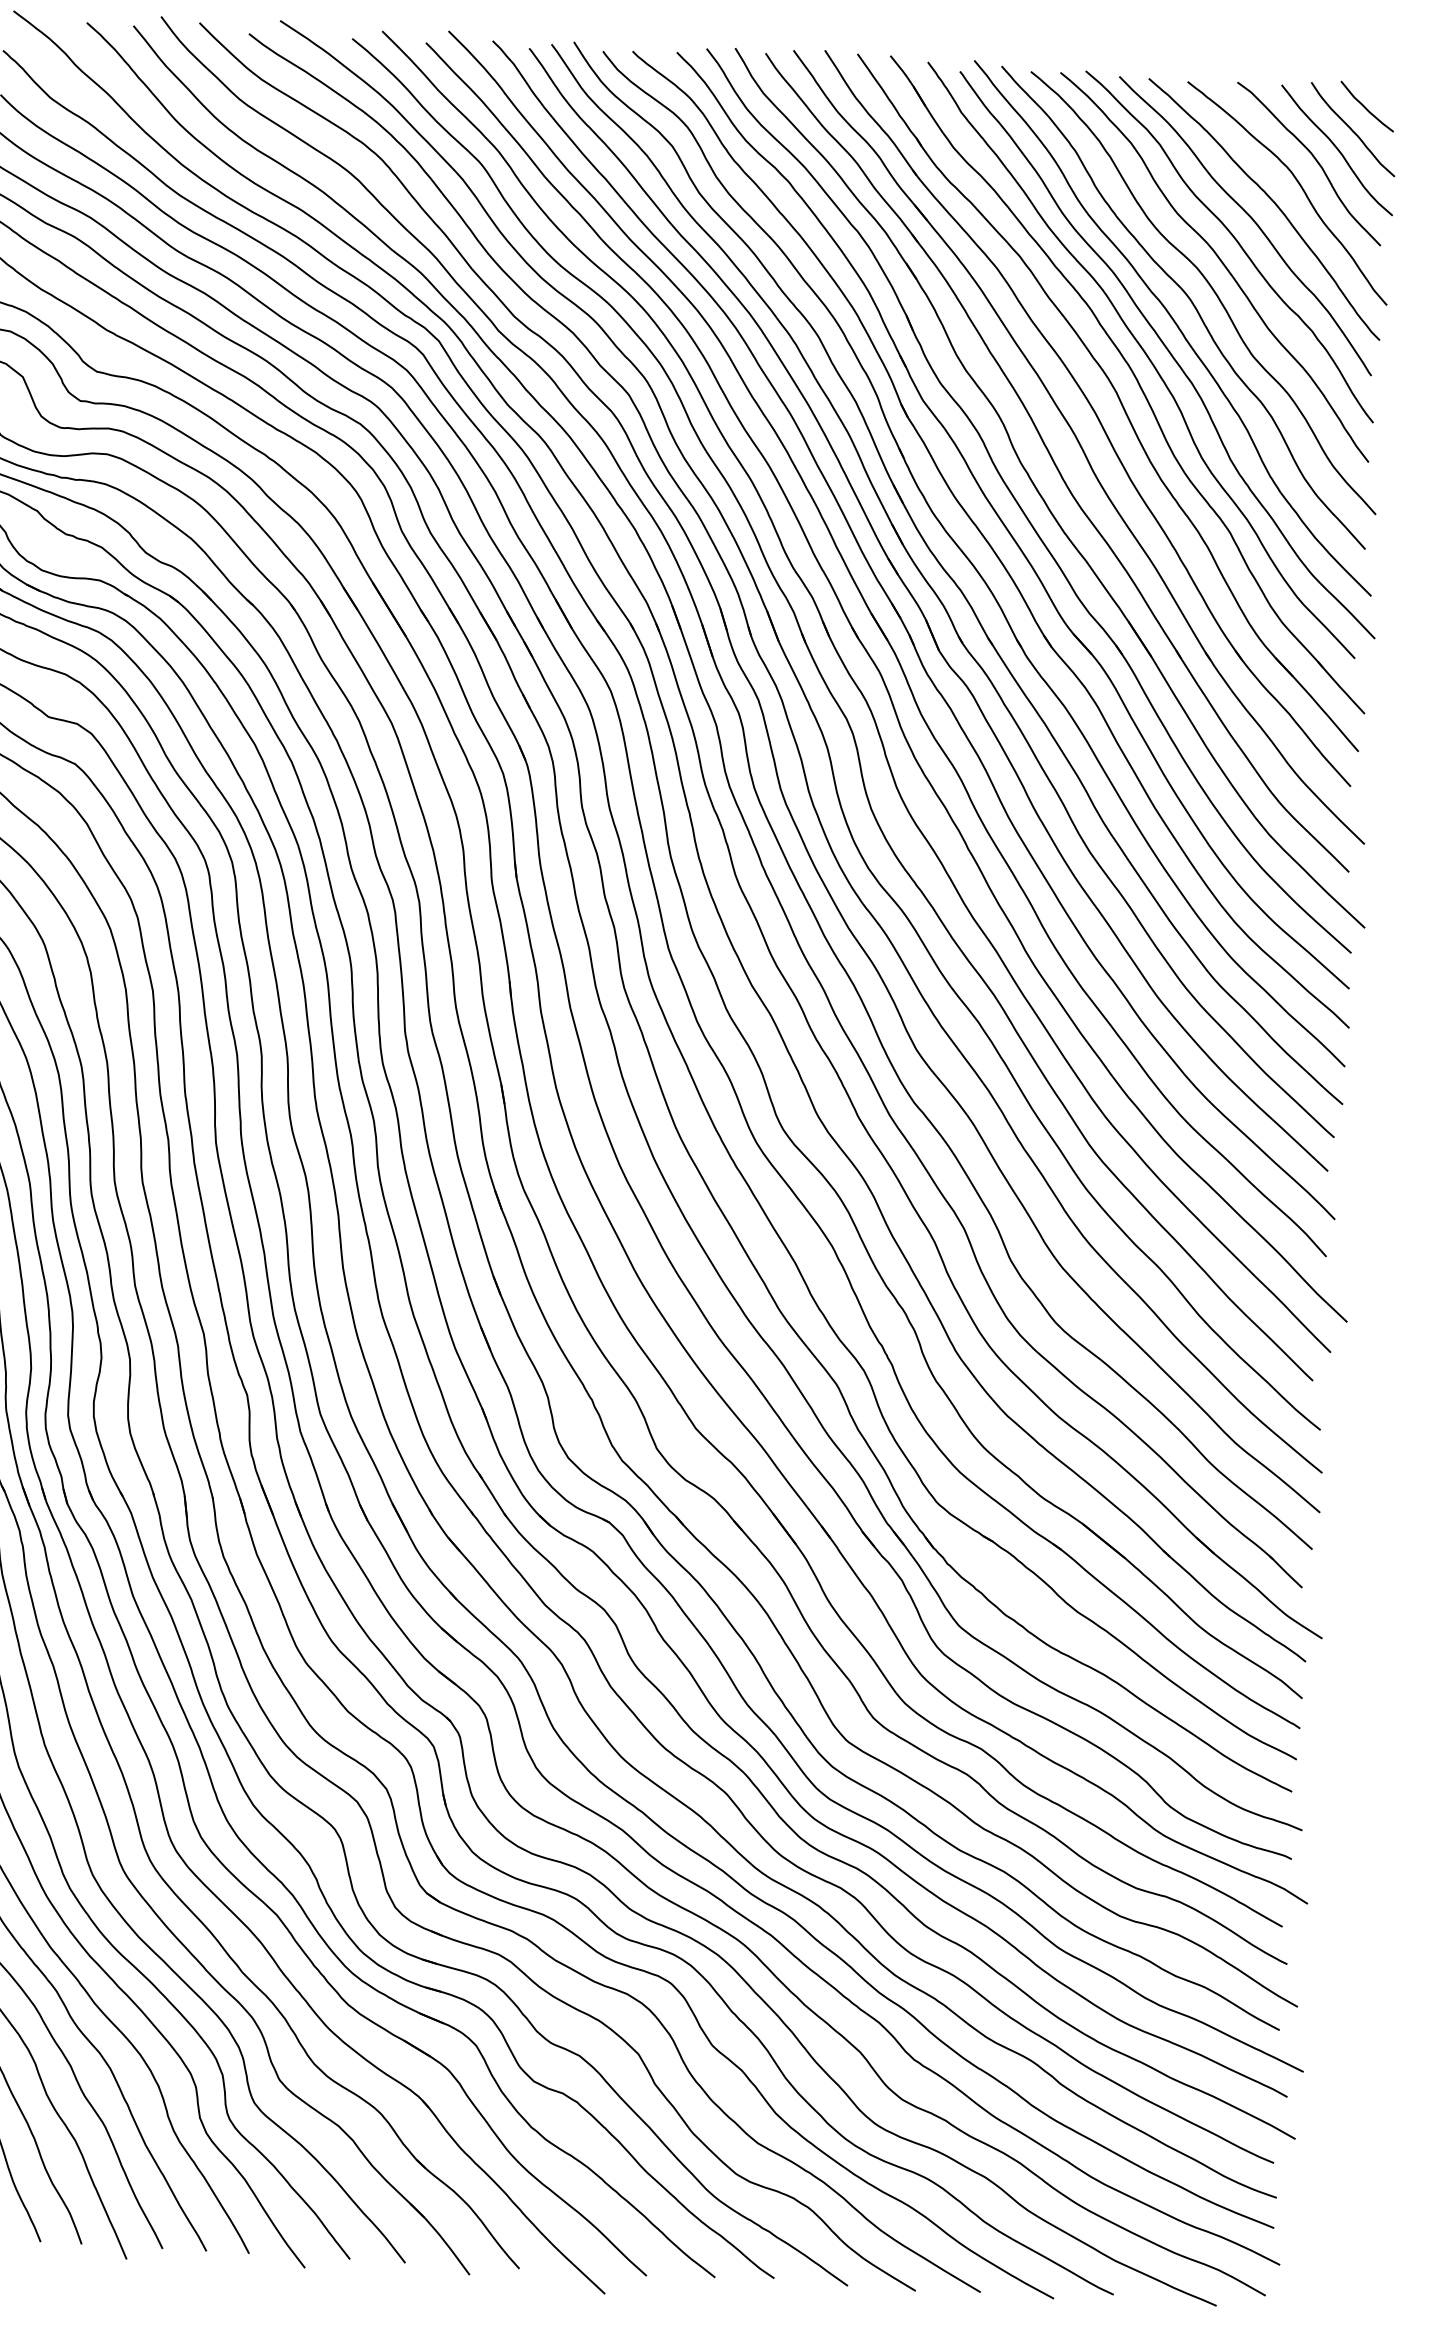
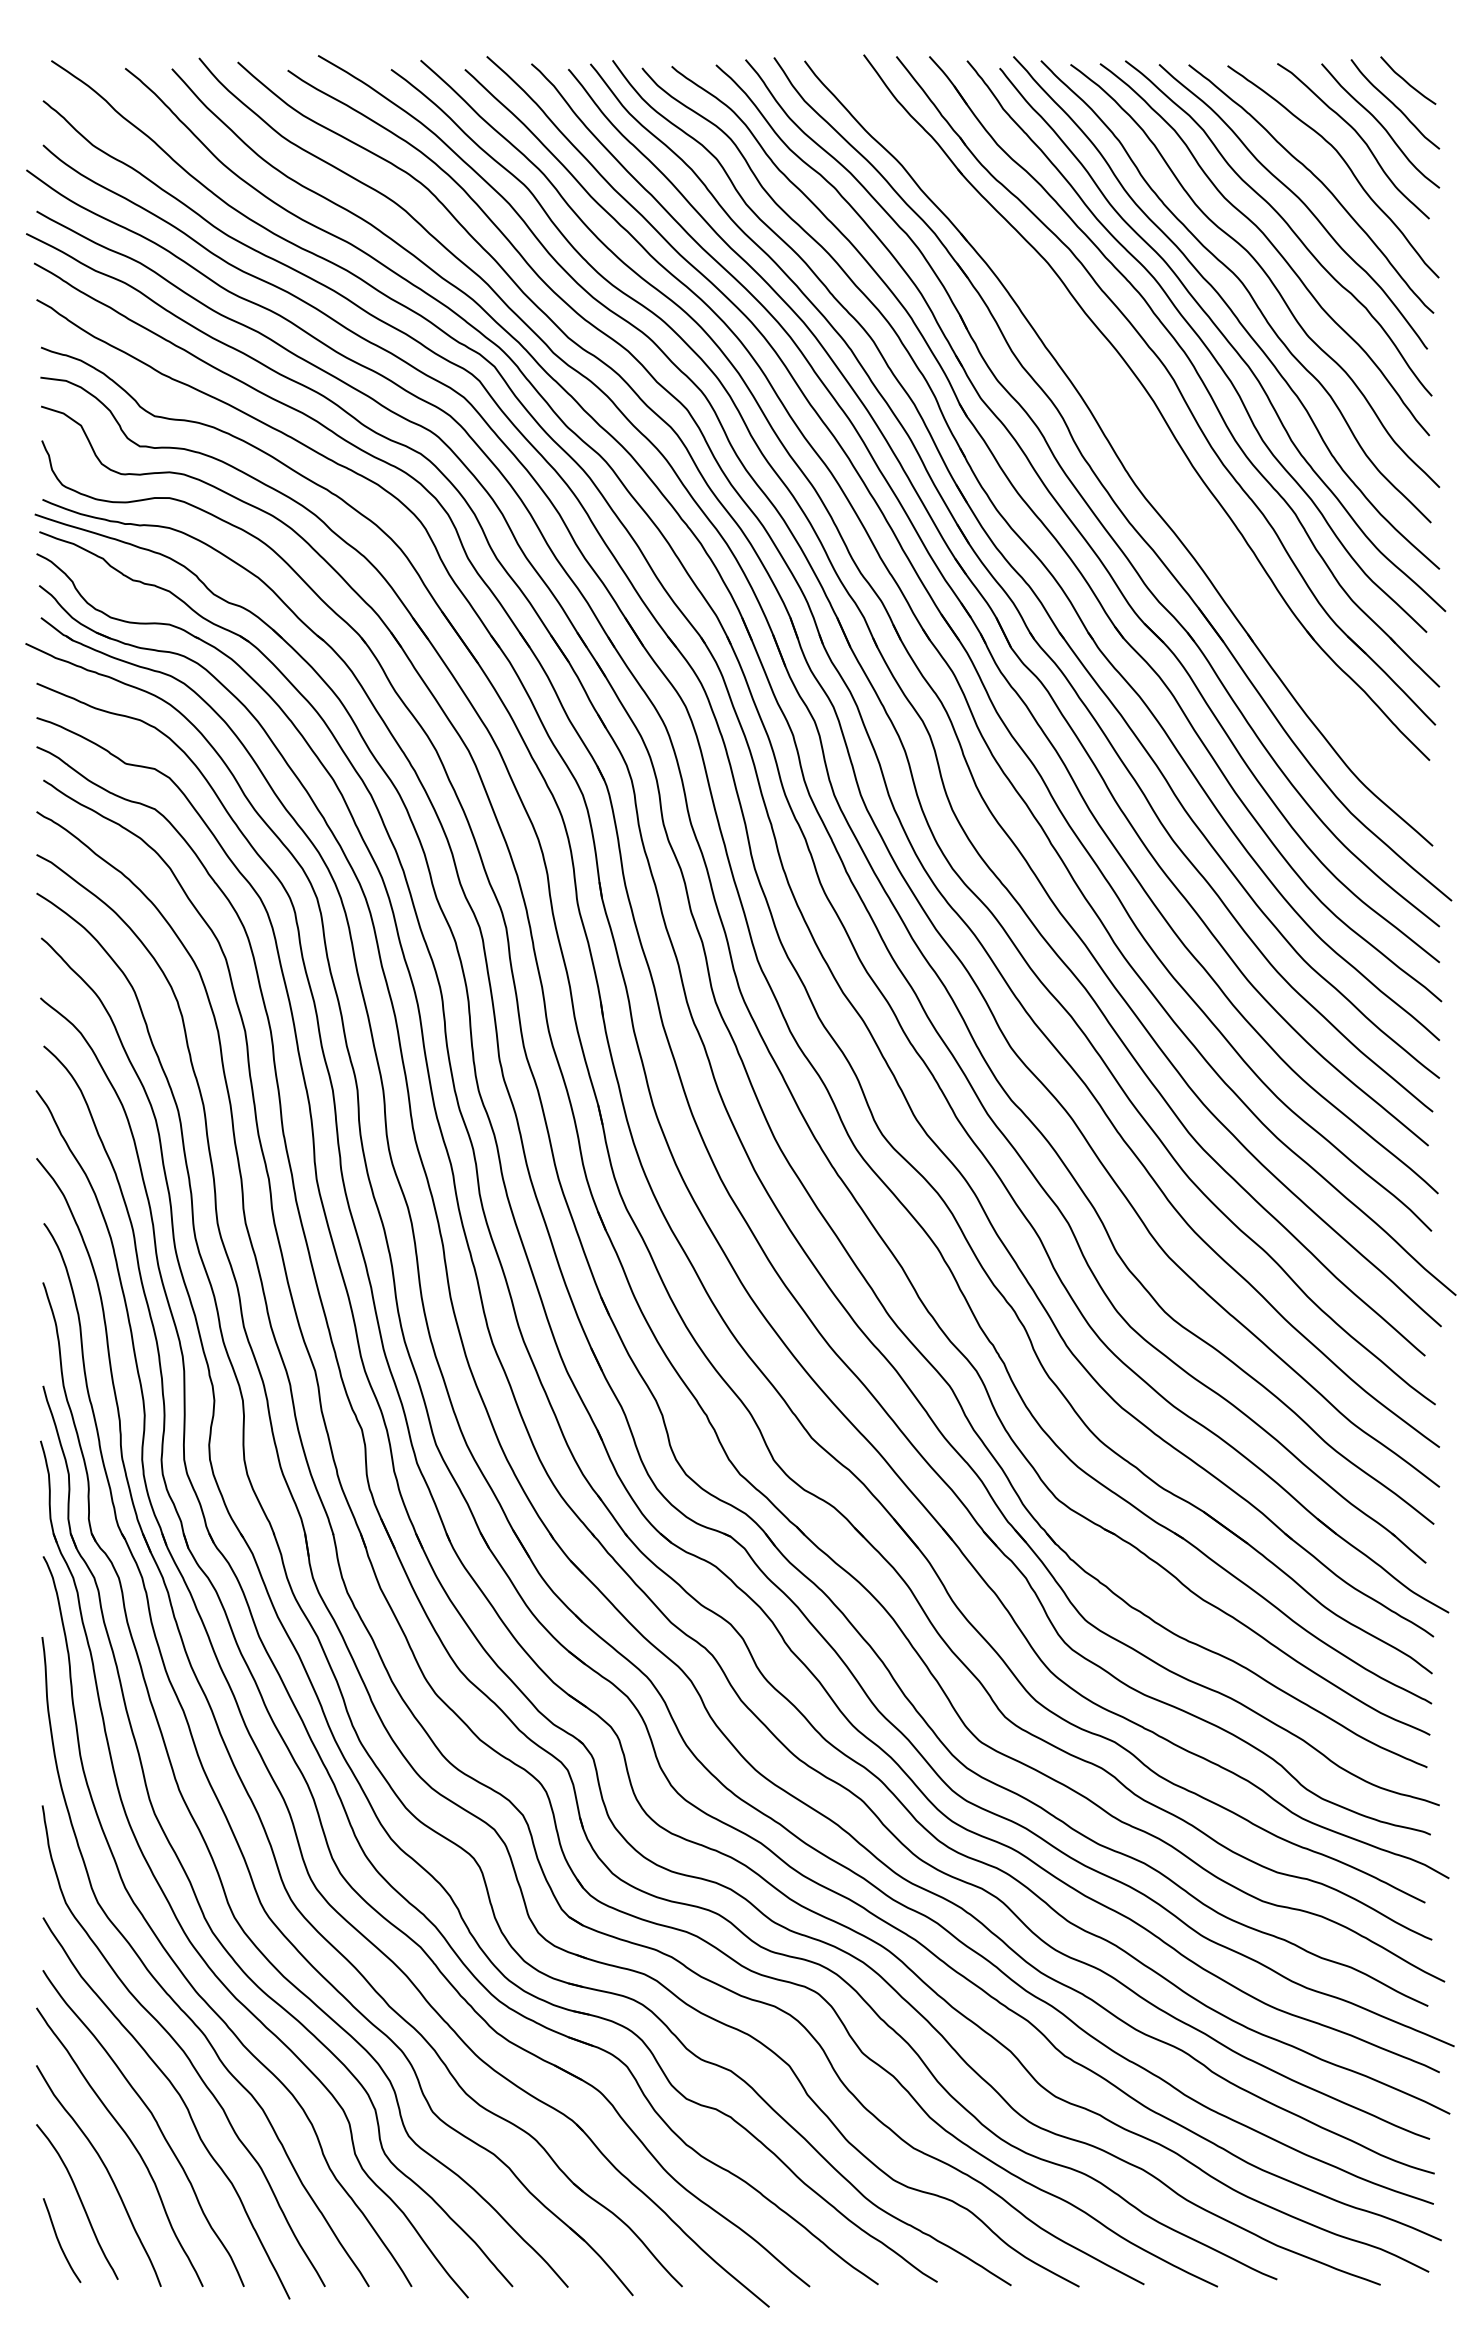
part: (1079, 446) -> (1139, 436), removed

